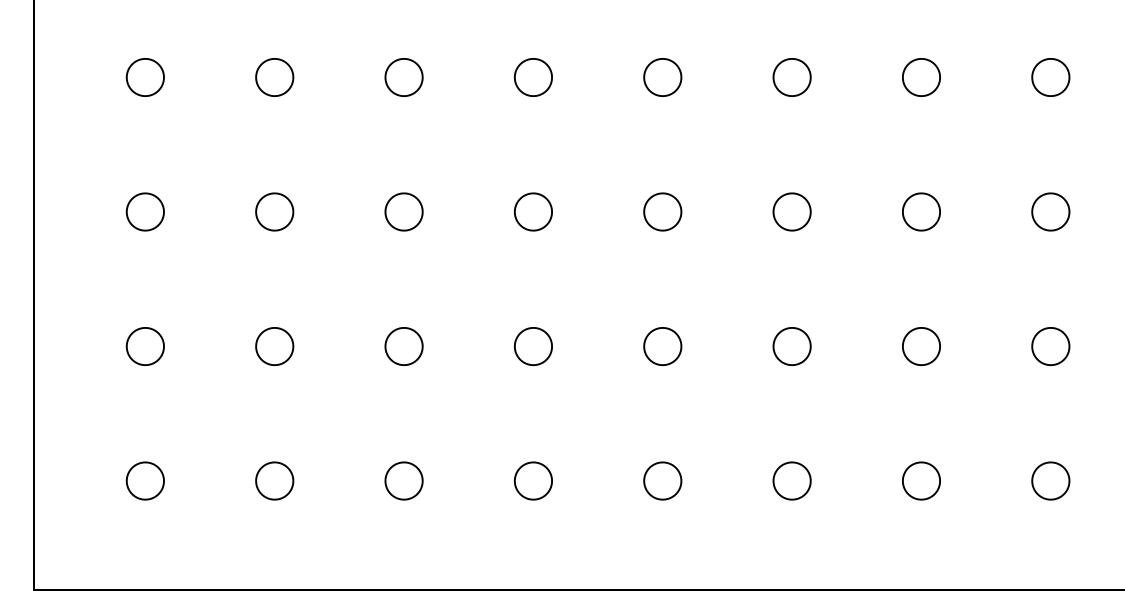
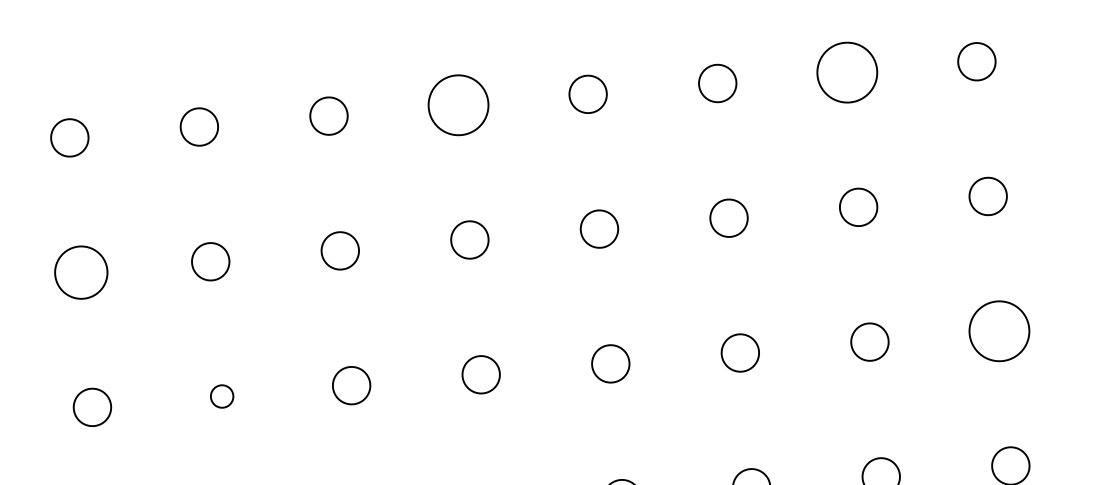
part: (533, 77) -> (458, 105), size x1.6
part: (921, 77) -> (847, 72), size x1.6
part: (144, 211) -> (80, 272), size x1.4
part: (274, 346) -> (221, 396), size x0.6
part: (1050, 346) -> (999, 331), size x1.6

